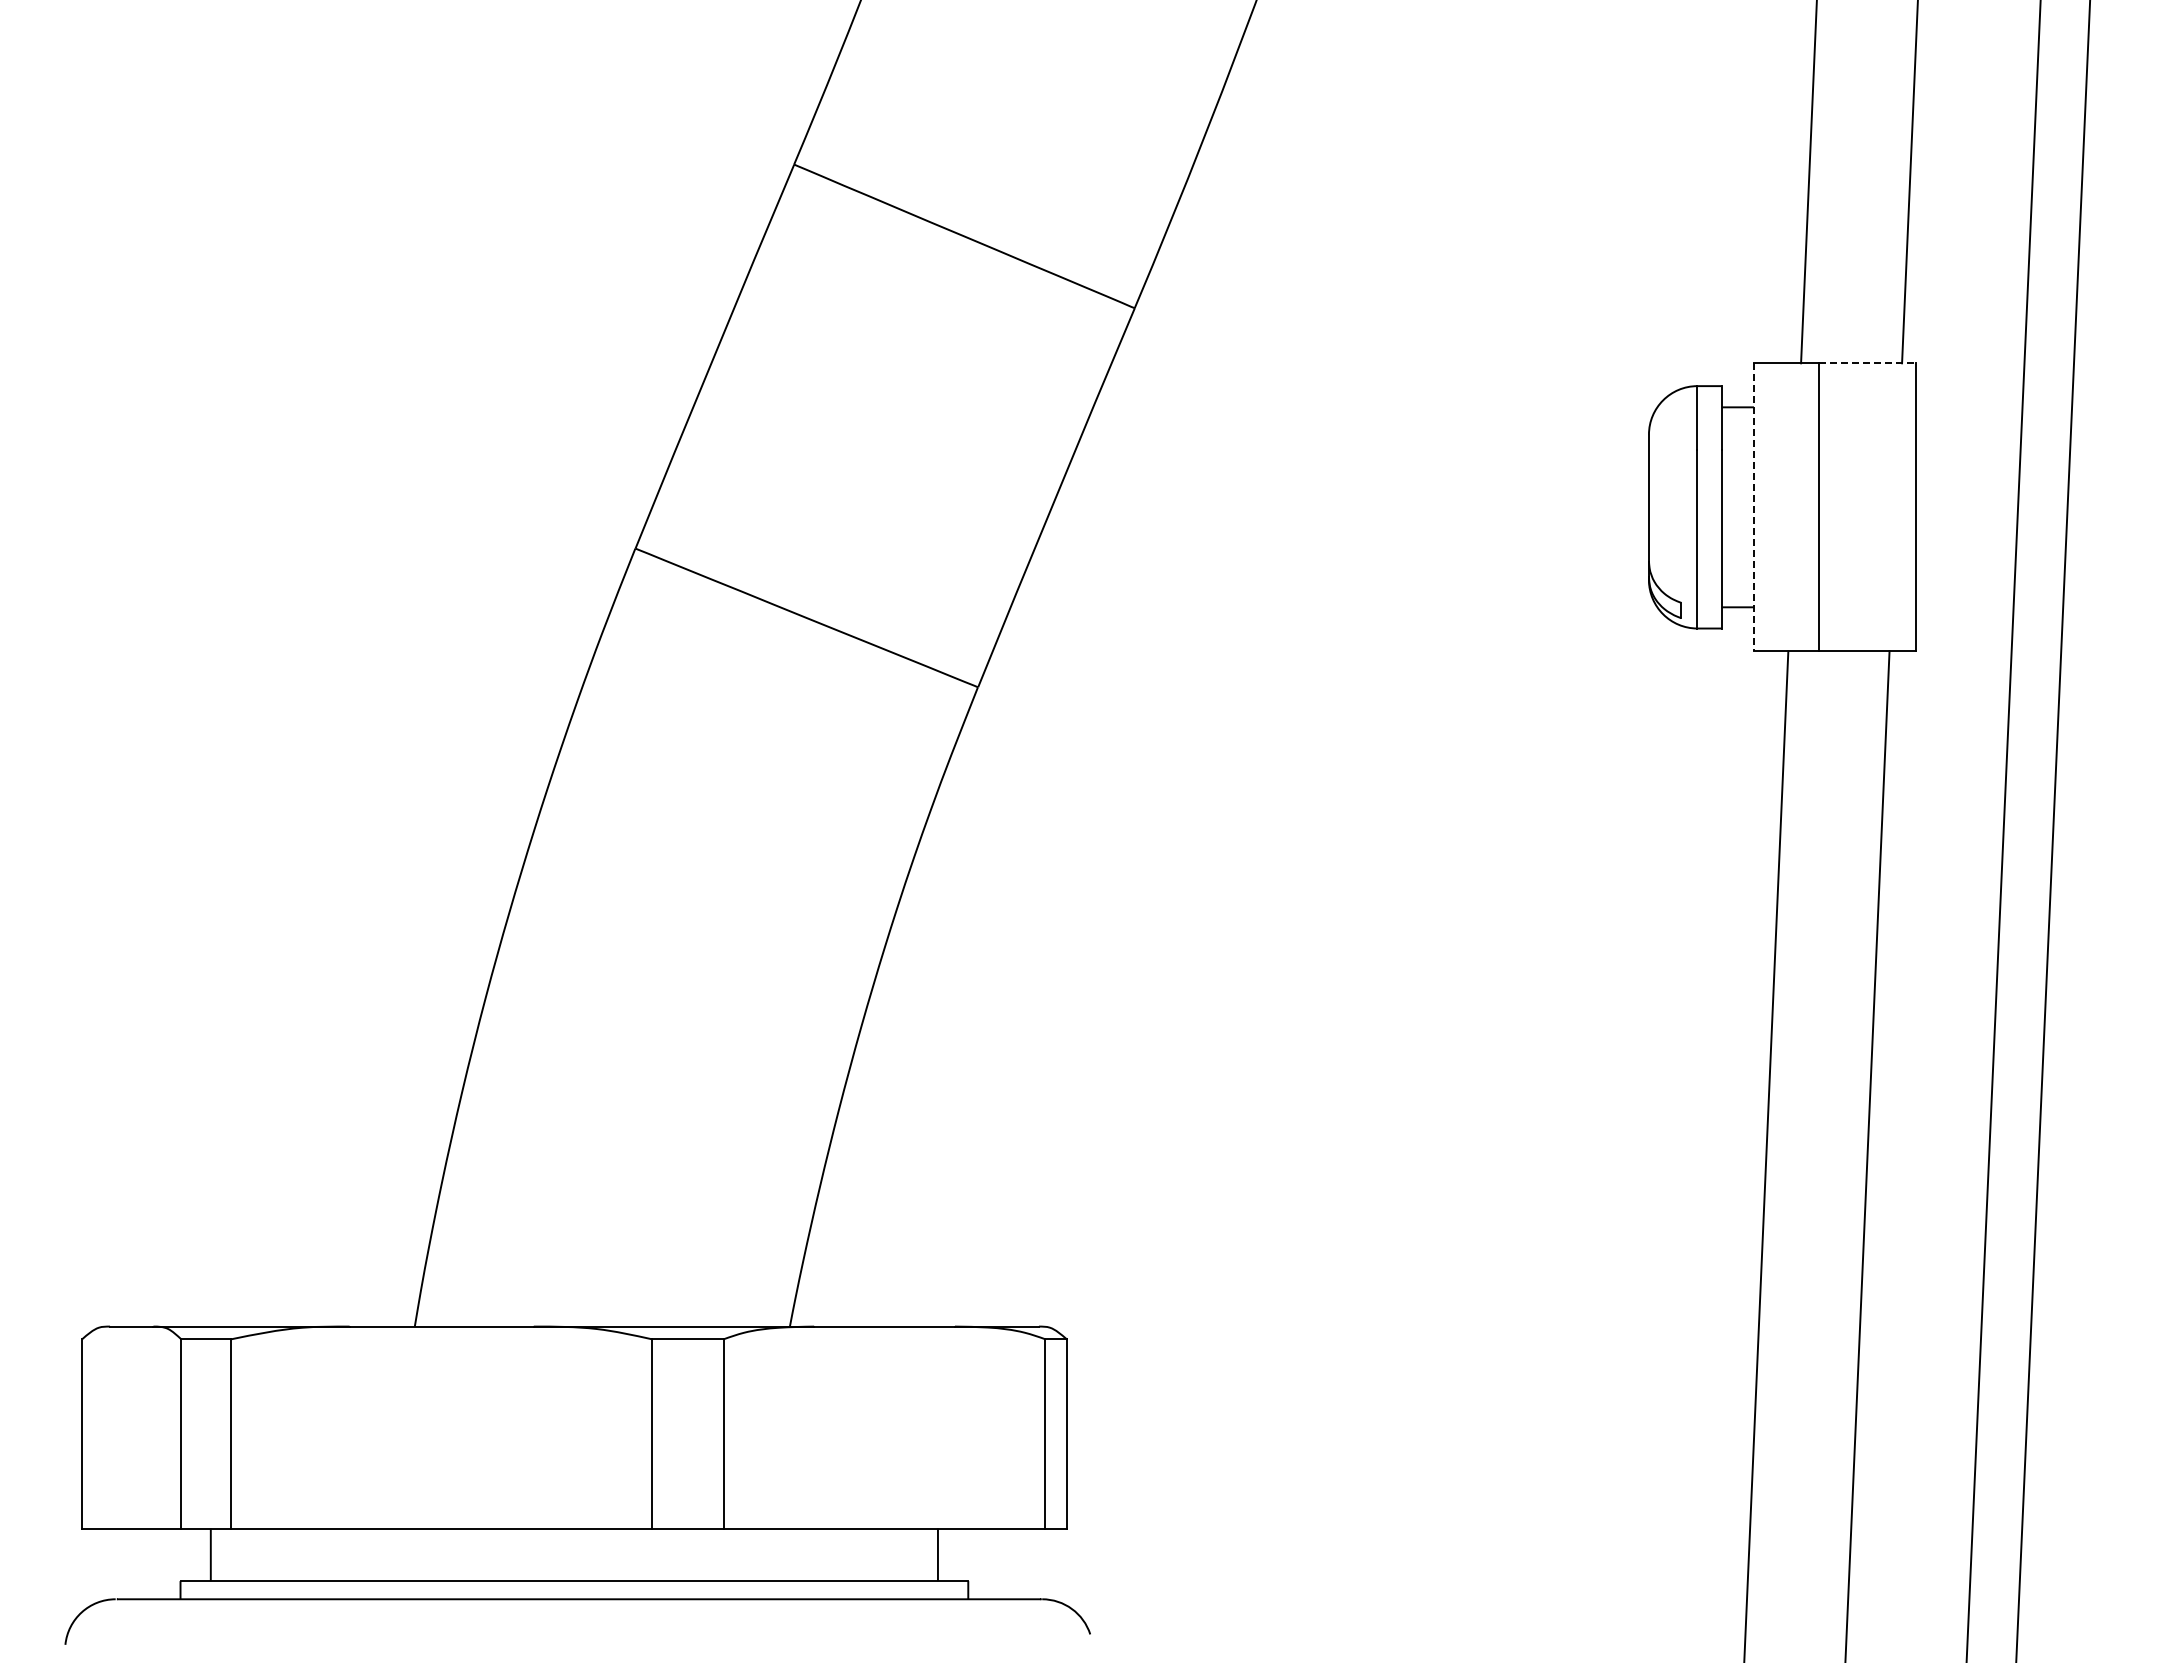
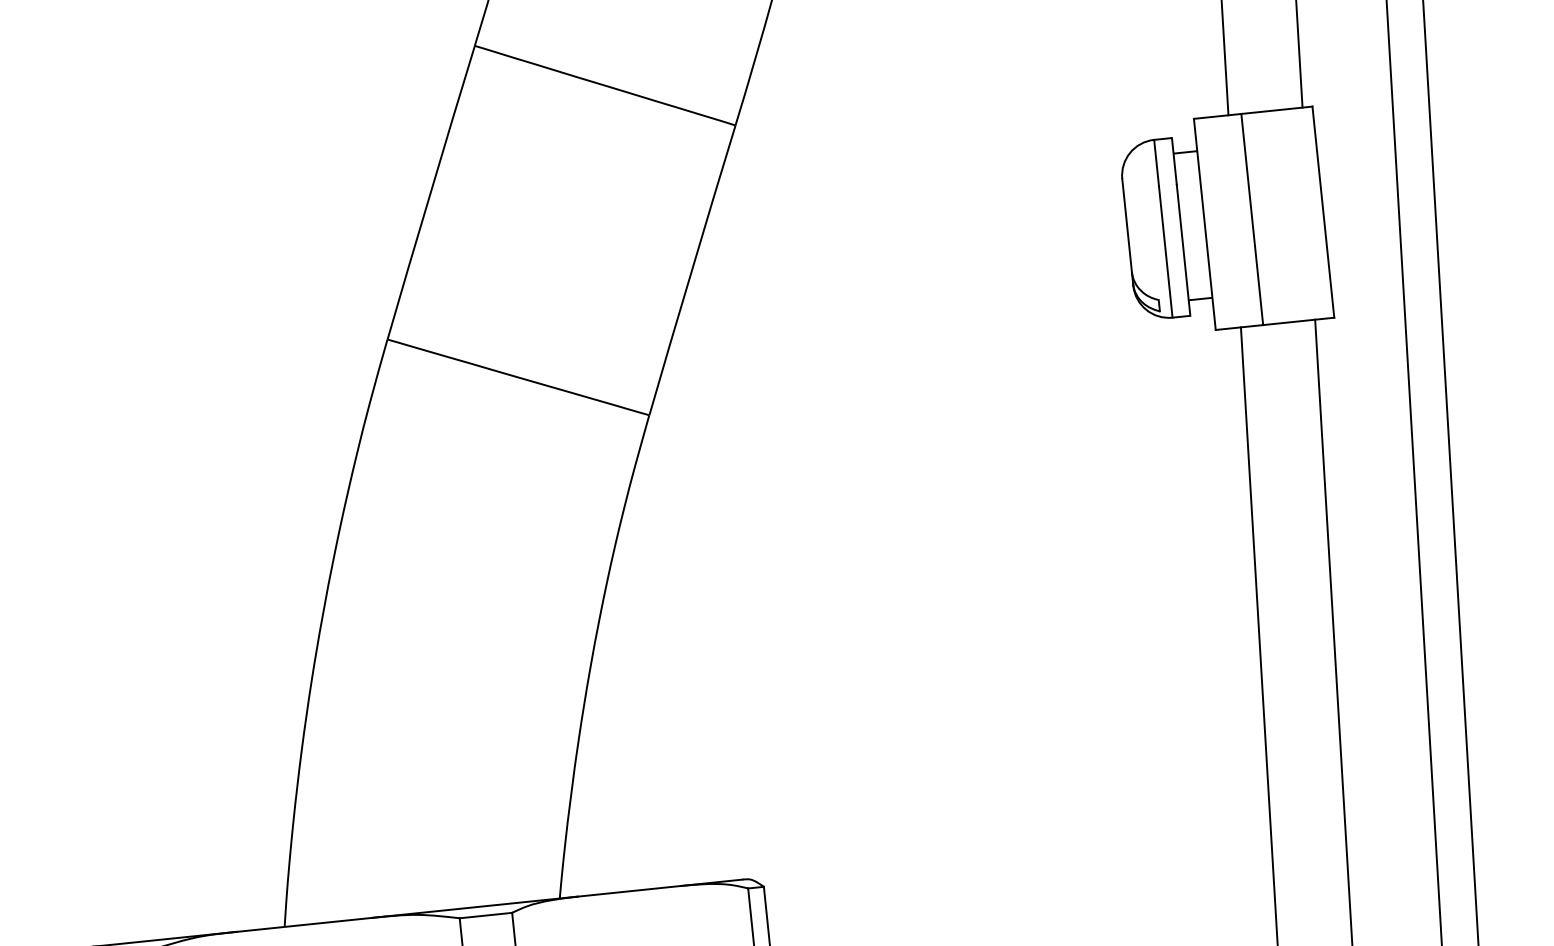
line: (1867, 363) -> (1277, 110), dashed -> solid
line: (1754, 507) -> (1205, 224), dashed -> solid

